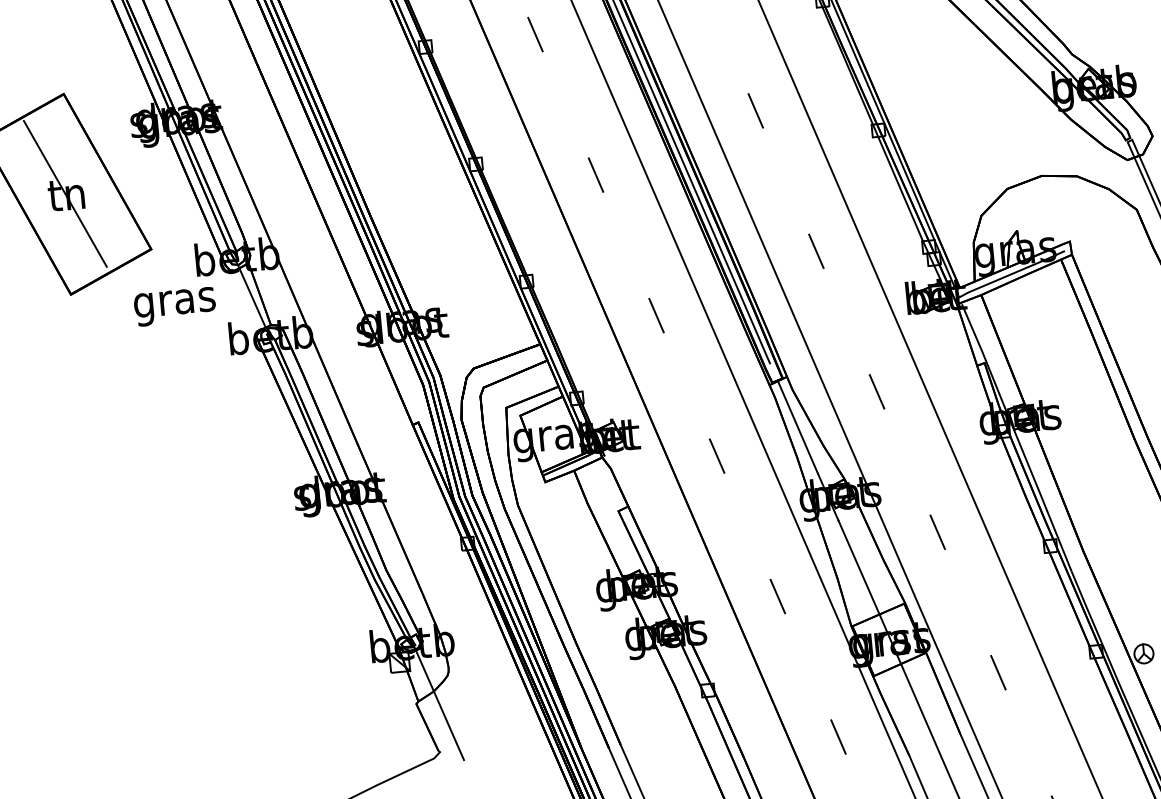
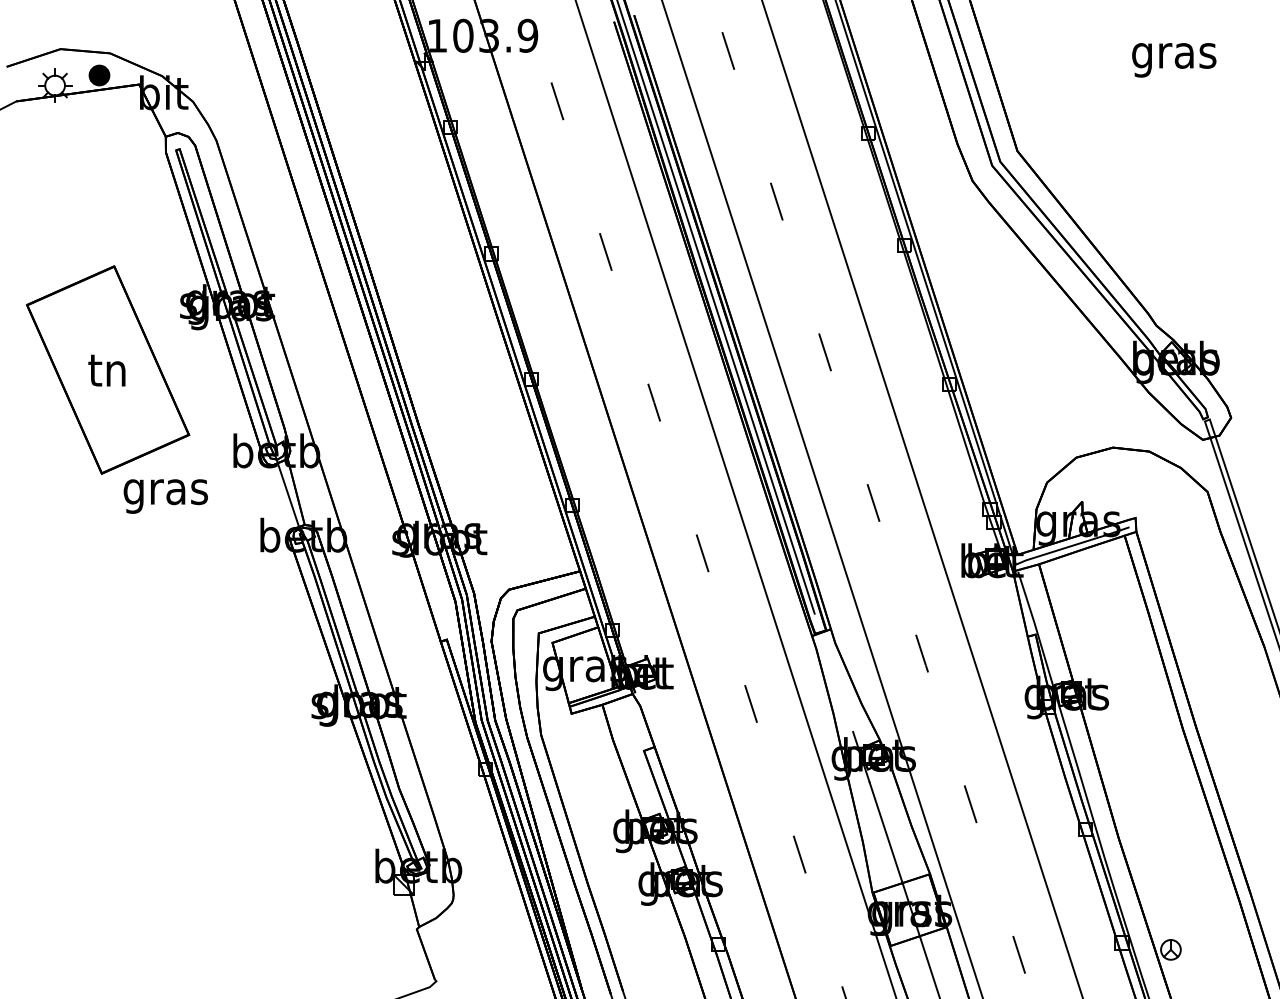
line: (64, 194) -> (105, 369), removed
text: (174, 306) -> (165, 496), moved
line: (797, 426) -> (836, 681), removed
line: (439, 702) -> (440, 930), removed

